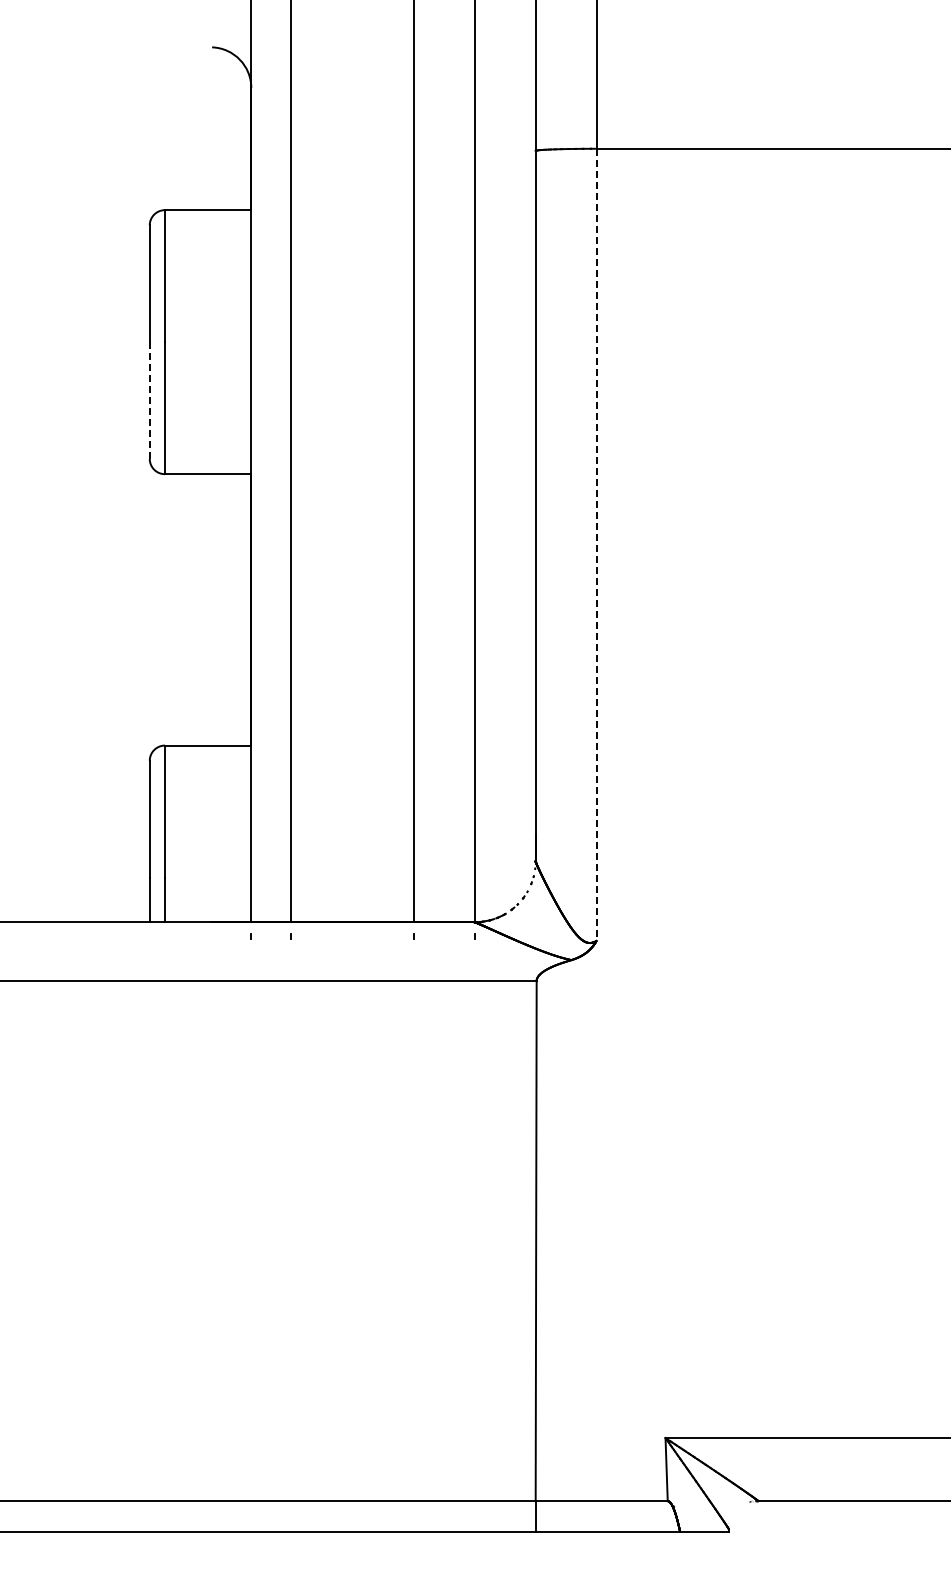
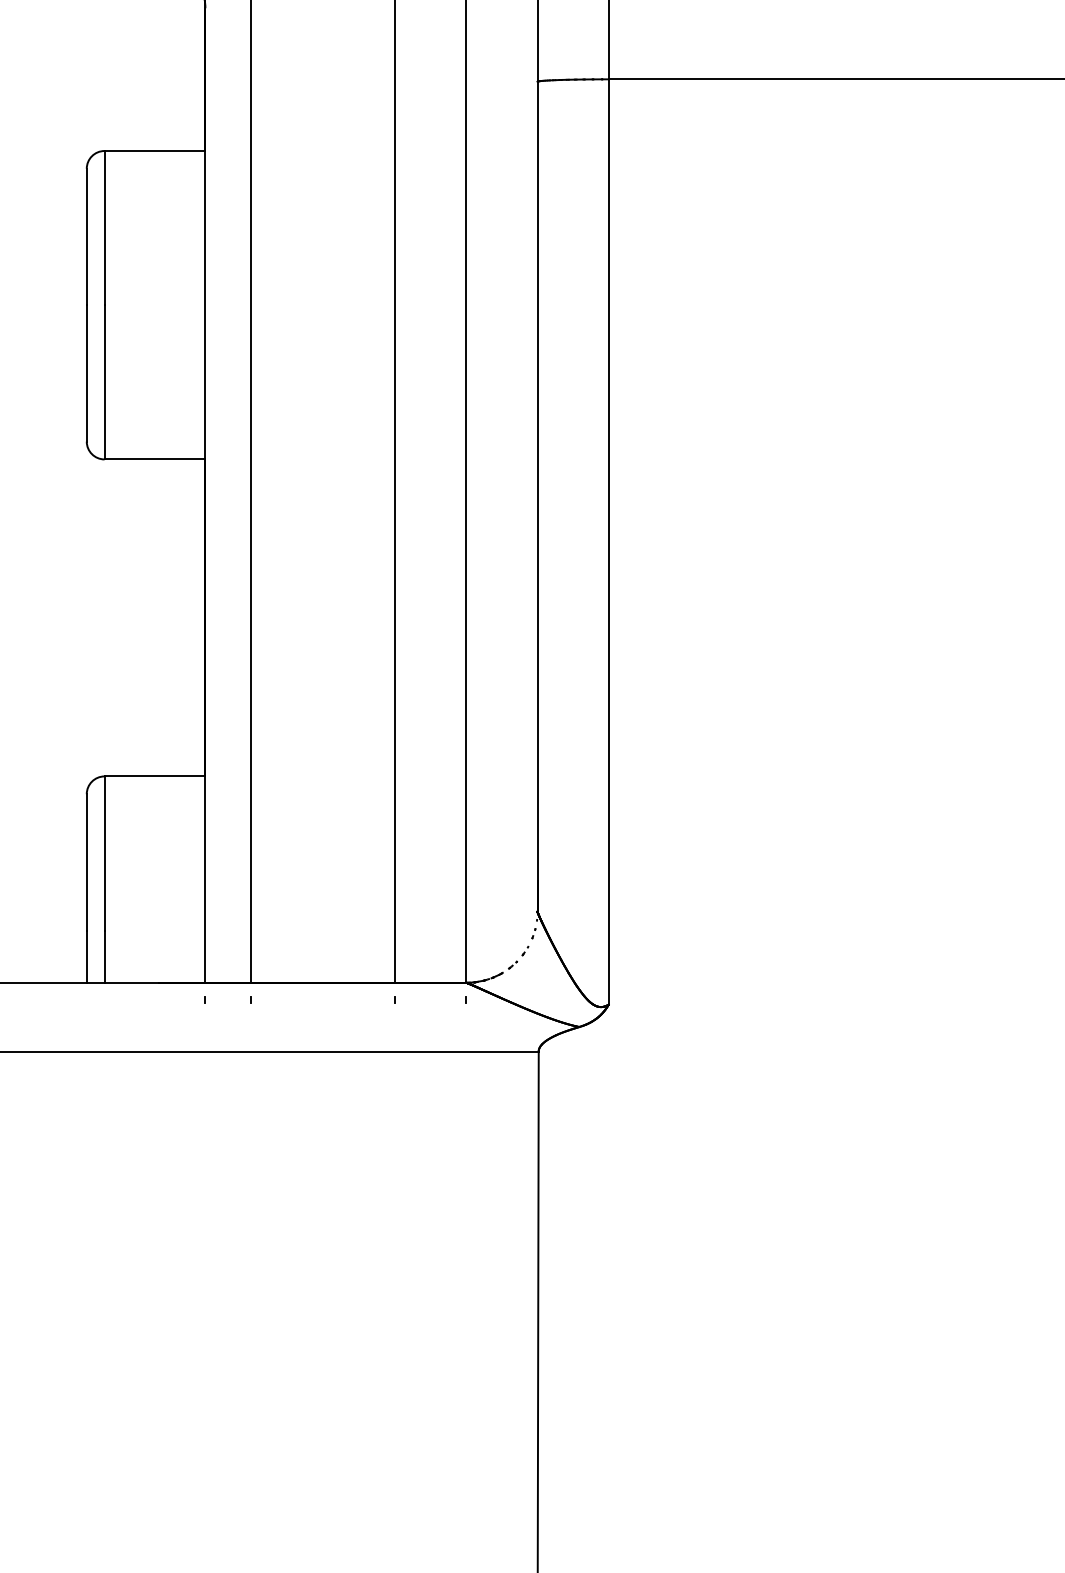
line: (149, 401) -> (86, 374), dashed -> solid
line: (596, 545) -> (608, 542), dashed -> solid

